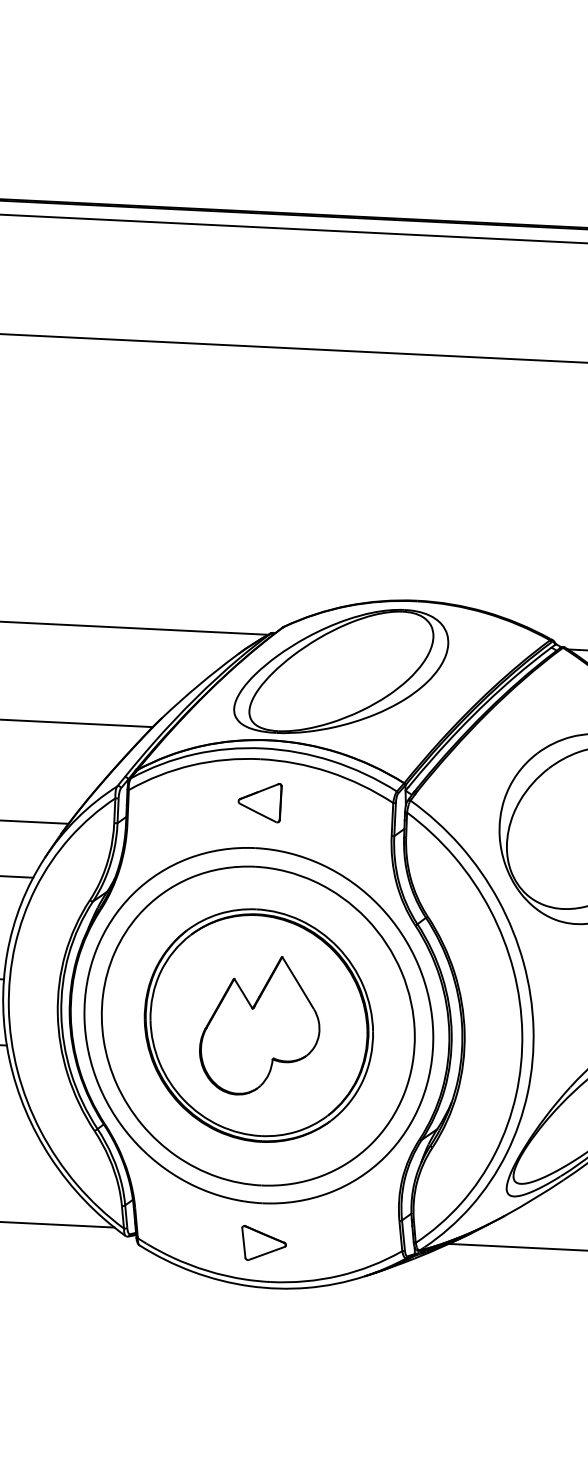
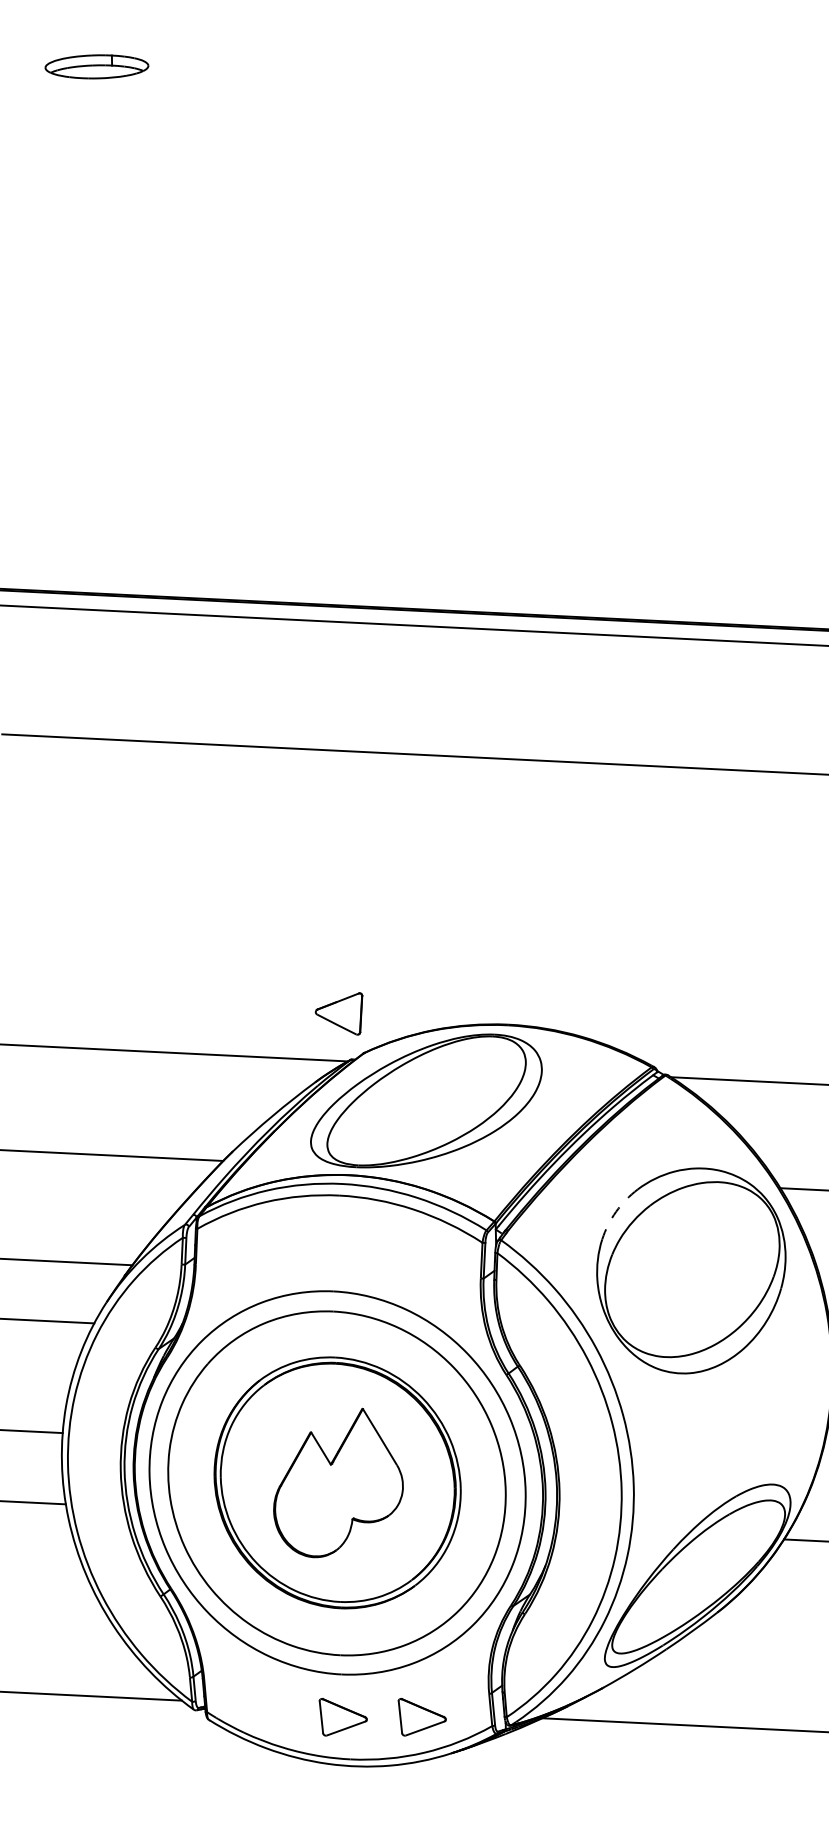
arc: (517, 773) -> (616, 1211), solid -> dashed
part: (259, 802) -> (338, 1013), moved
part: (336, 1243) -> (421, 1717), added

